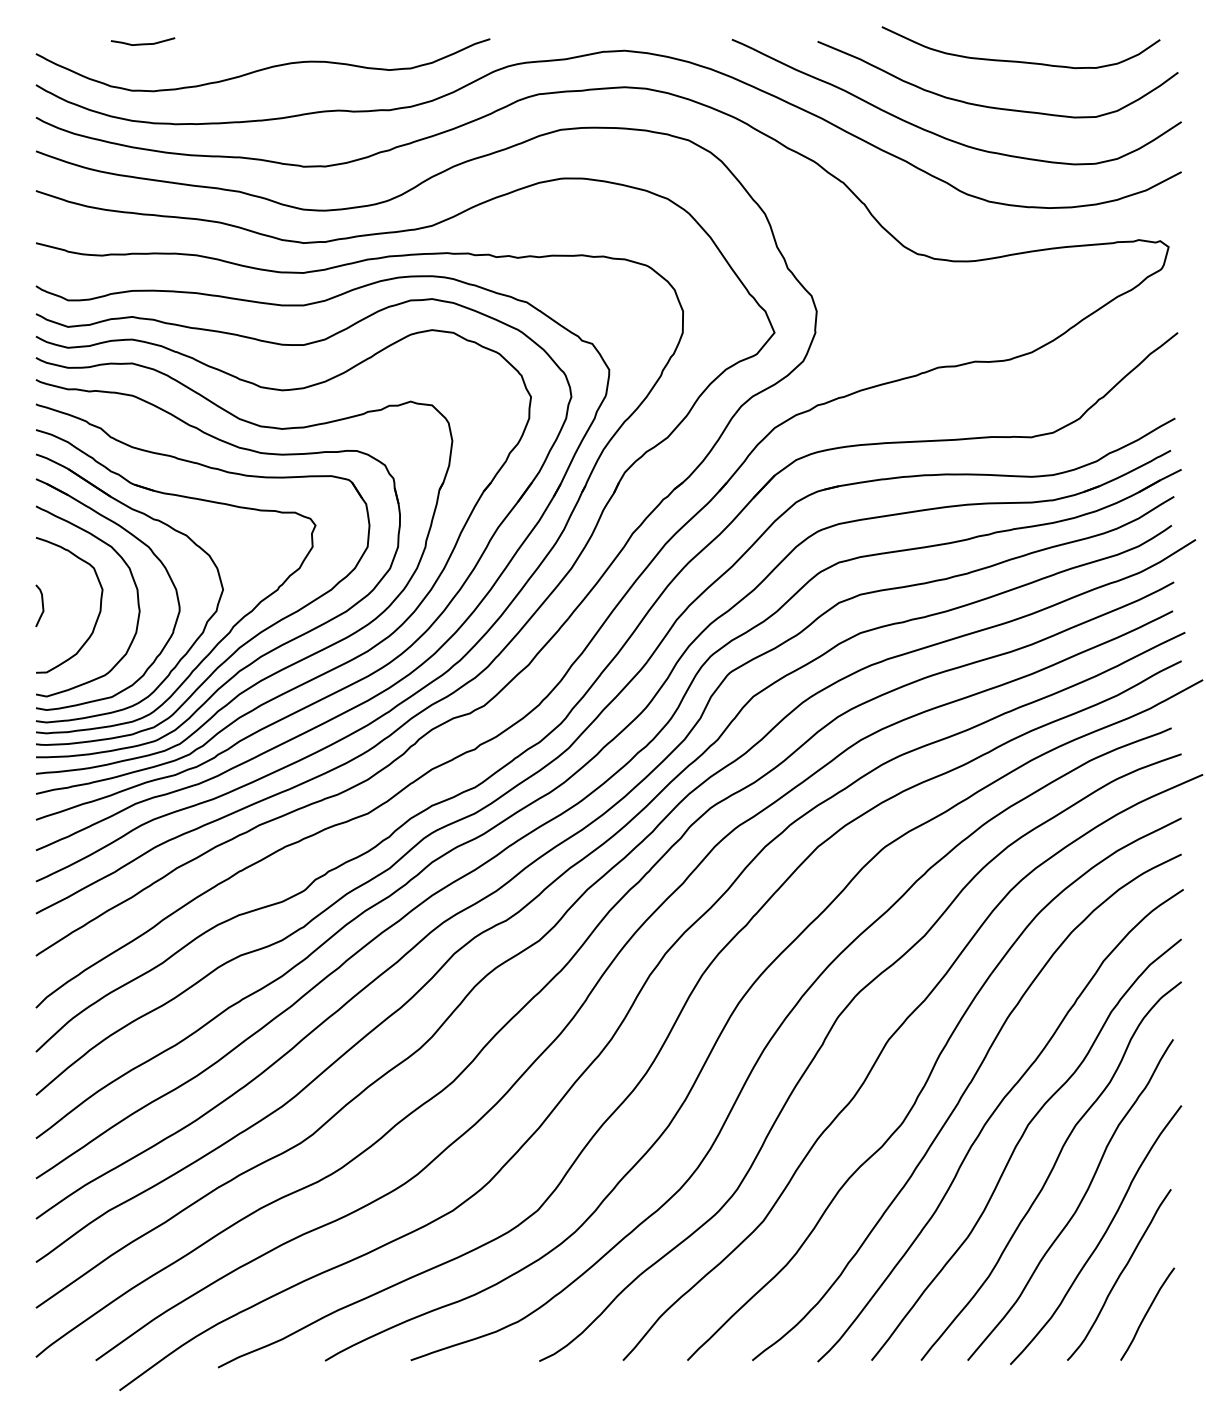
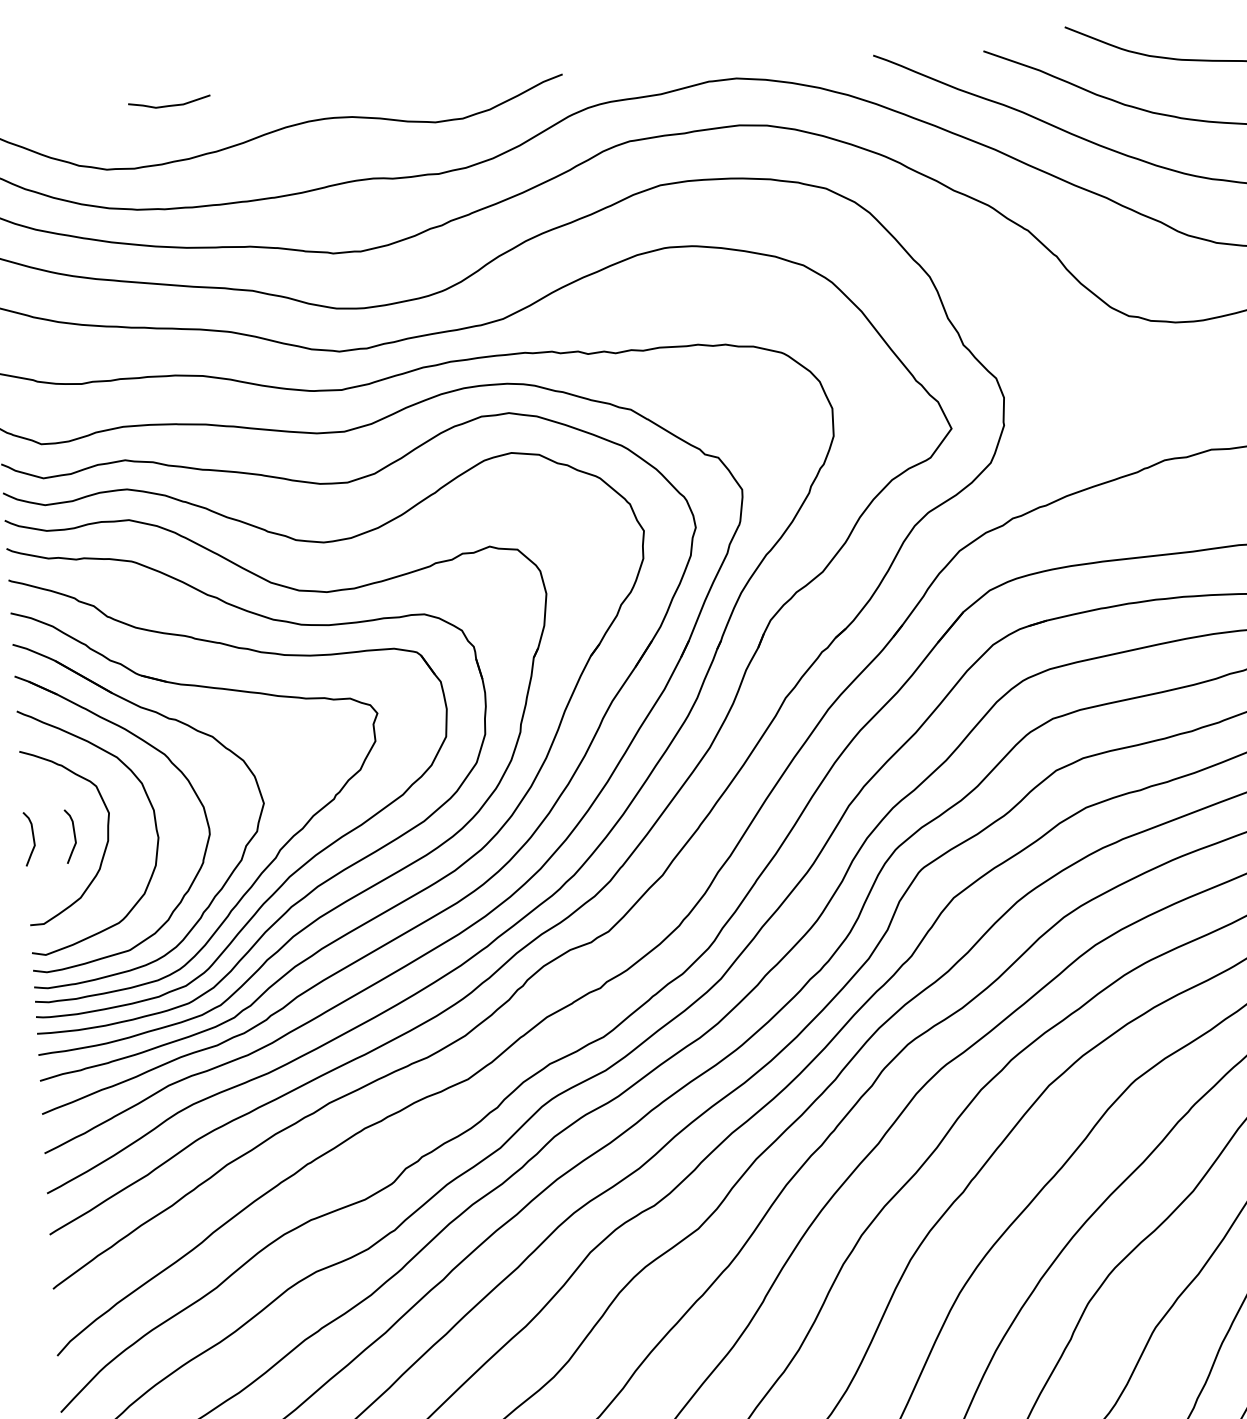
curve: (143, 43) -> (170, 104), moved
curve: (73, 603) -> (72, 833), added

